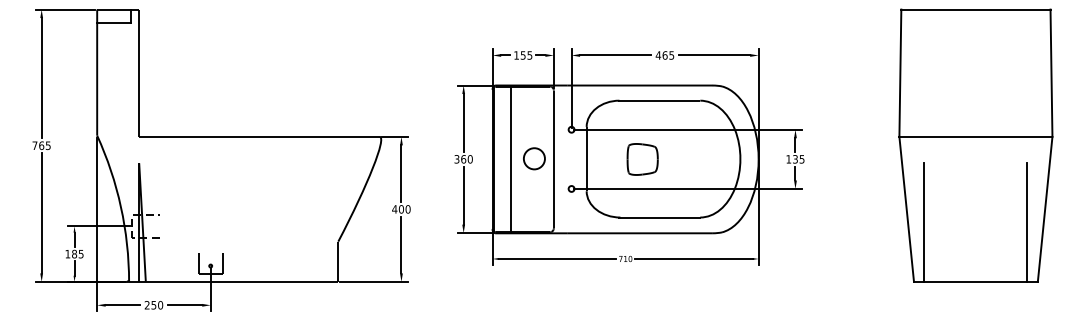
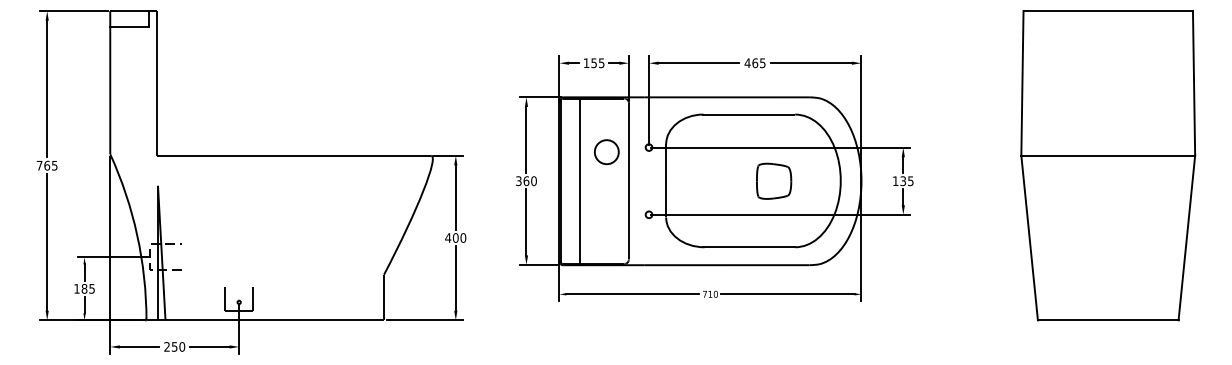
part: (534, 158) -> (606, 151), moved
part: (642, 159) -> (773, 181), moved
line: (924, 221) -> (1049, 251), removed
line: (1027, 221) -> (1166, 251), removed

